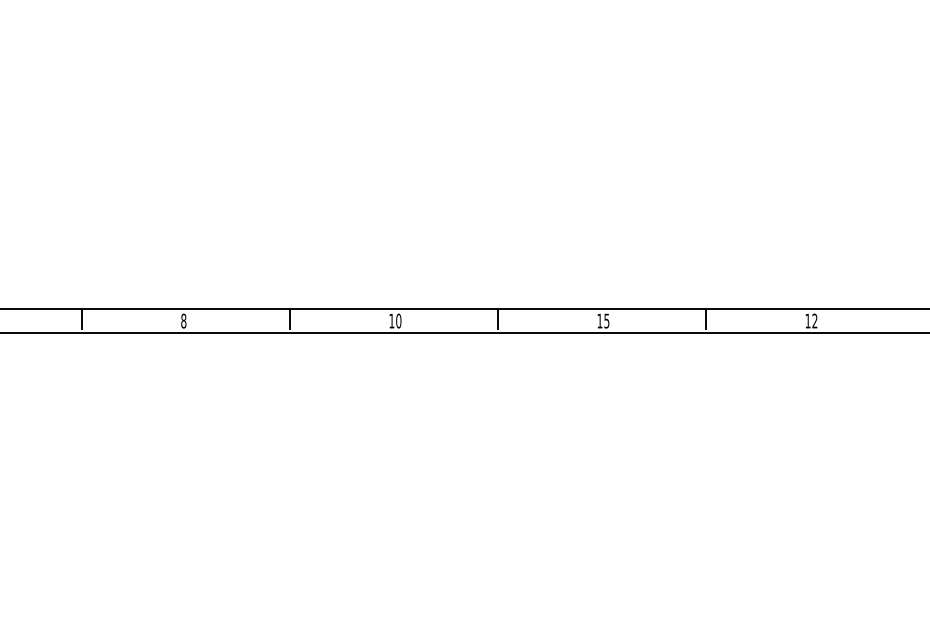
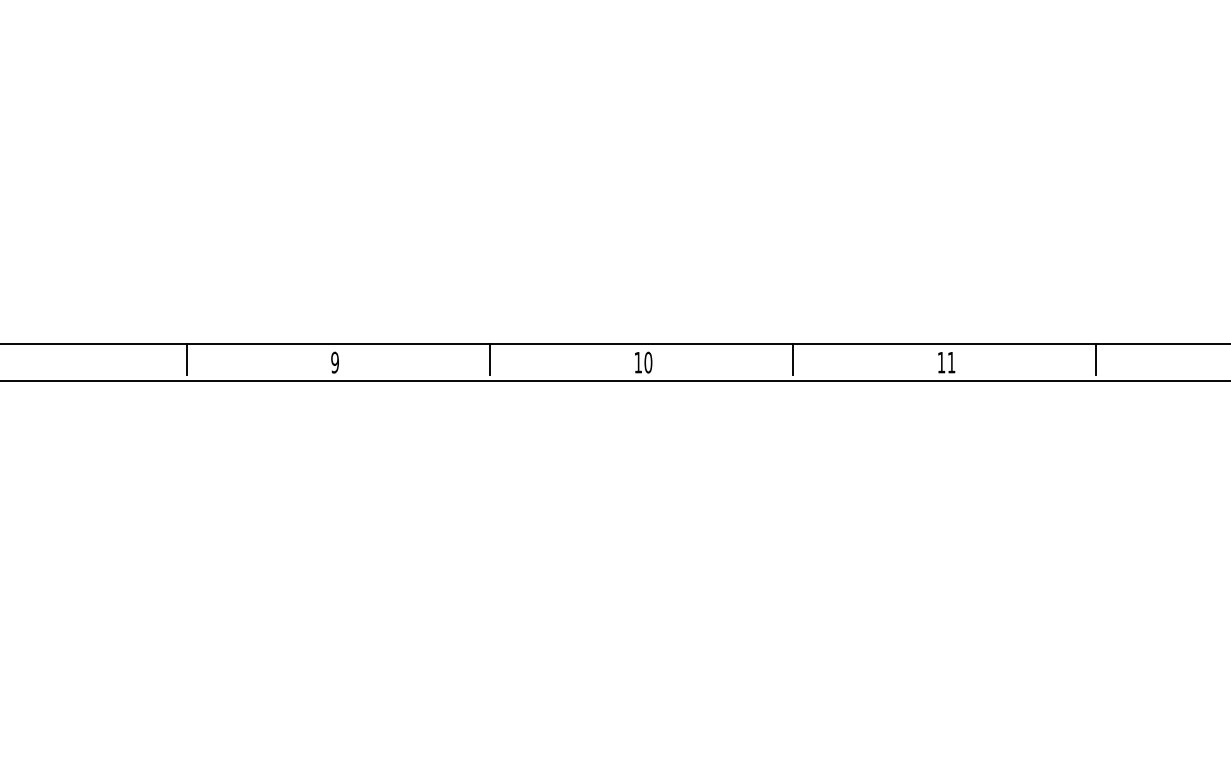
text: (183, 320) -> (334, 361), 8 -> 9
text: (606, 320) -> (951, 361), 15 -> 11

